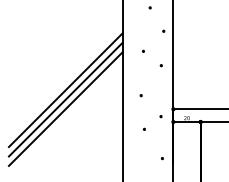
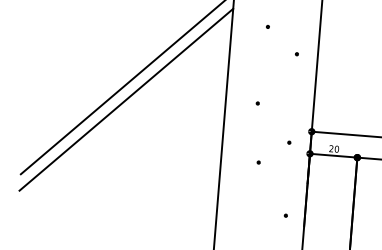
line: (65, 108) -> (124, 115), removed

